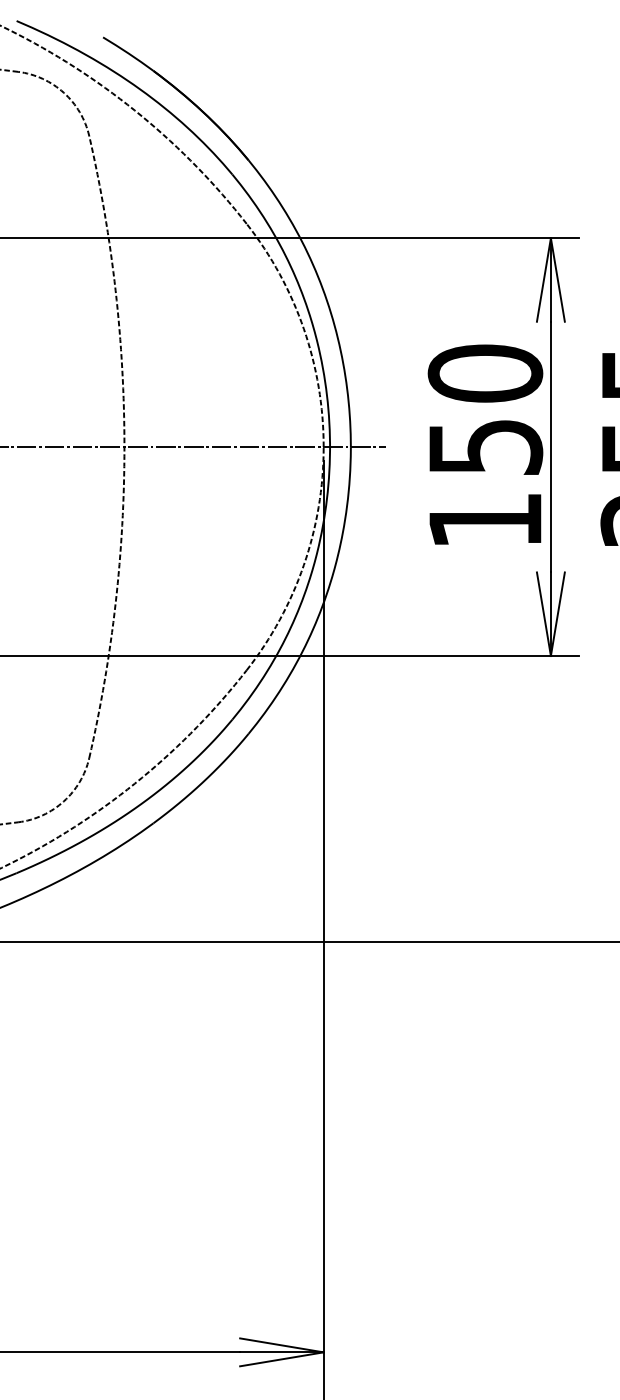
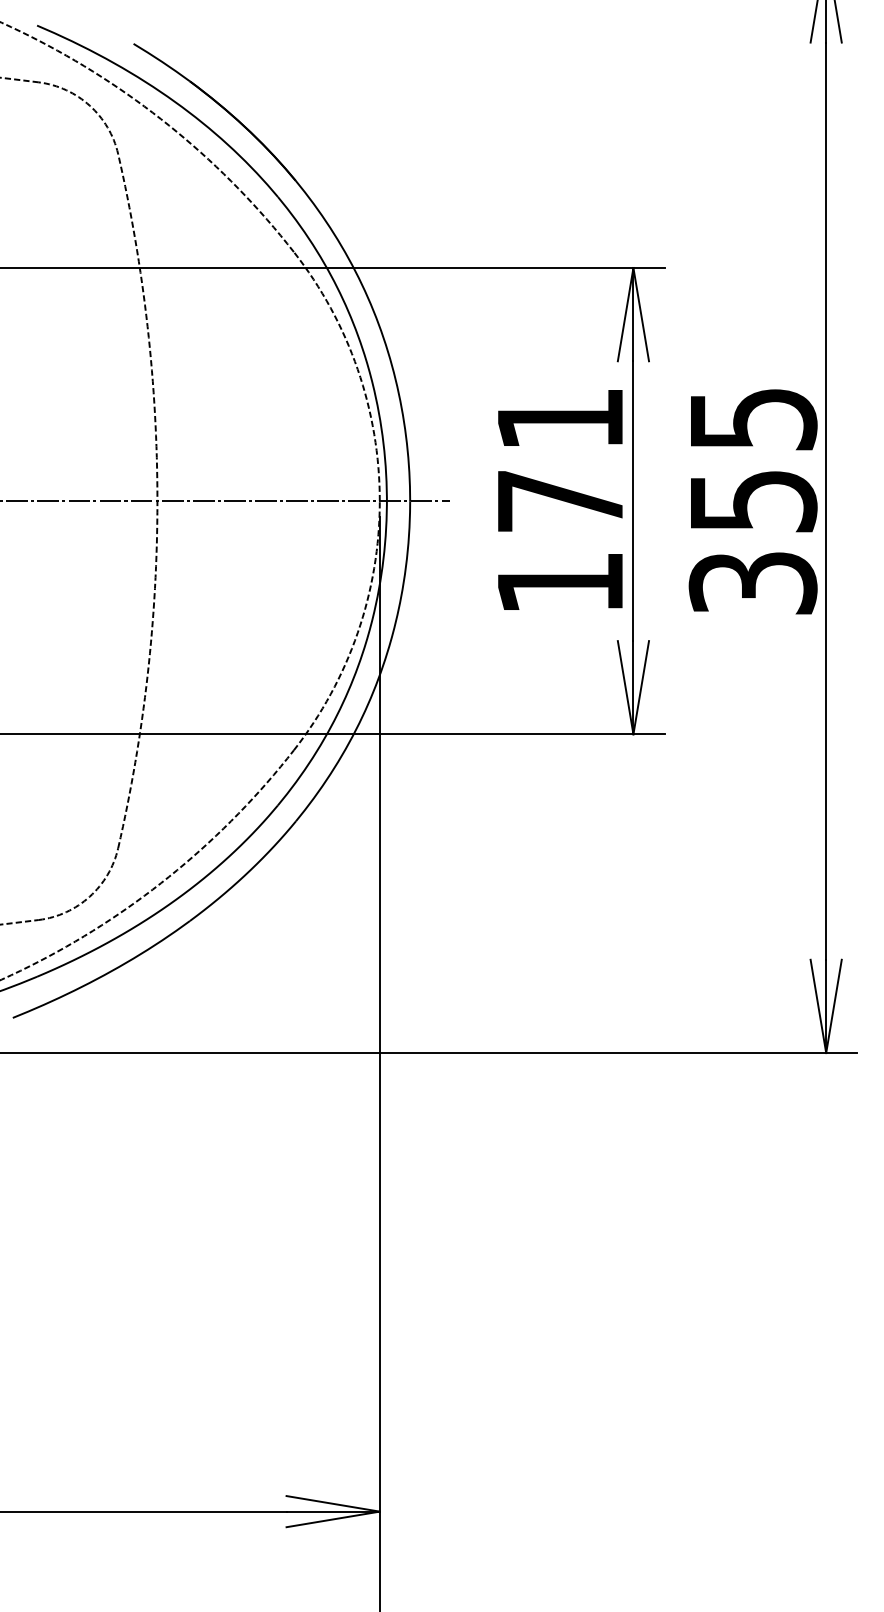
text: (485, 409) -> (560, 459), 150 -> 171

